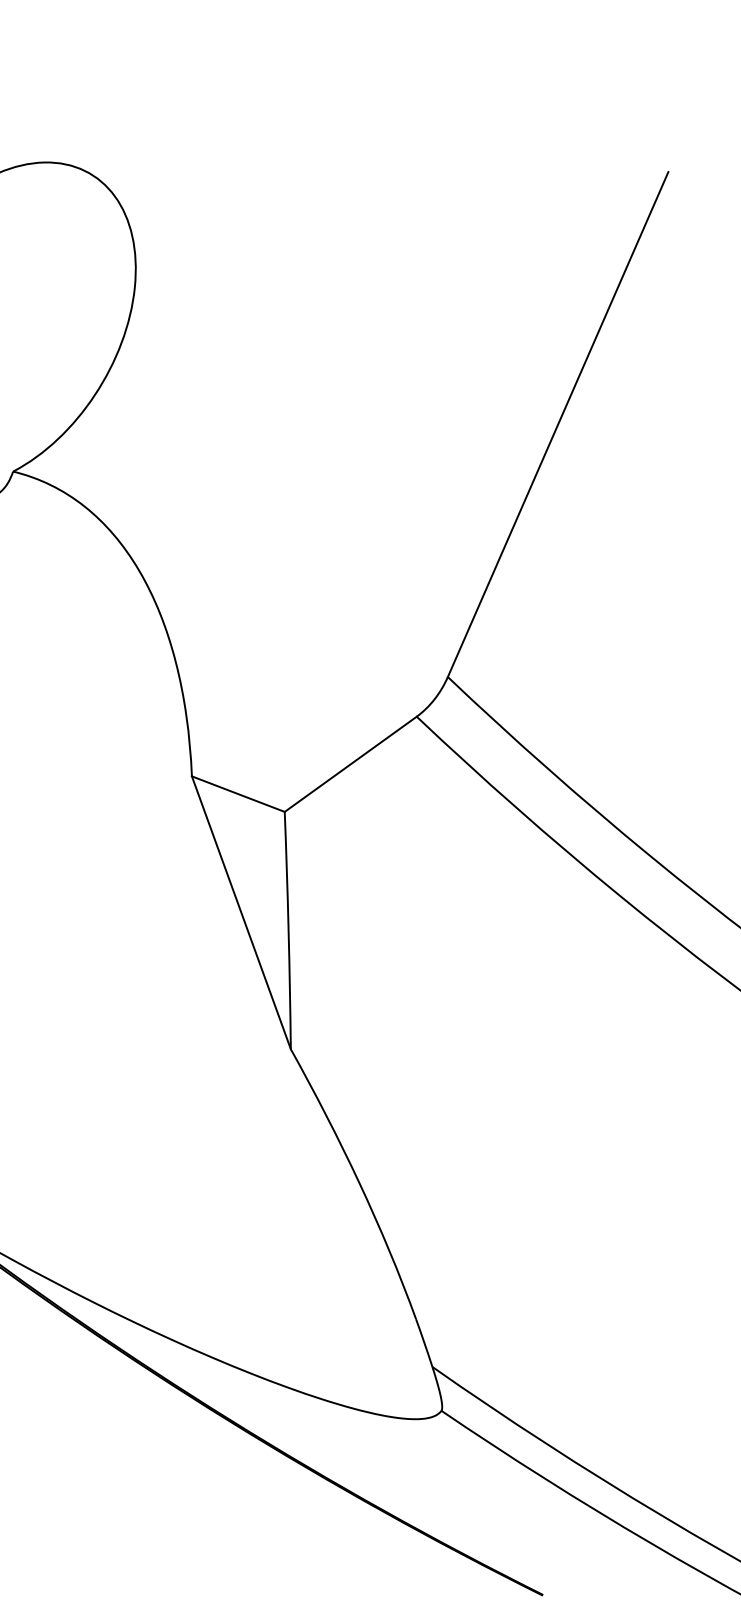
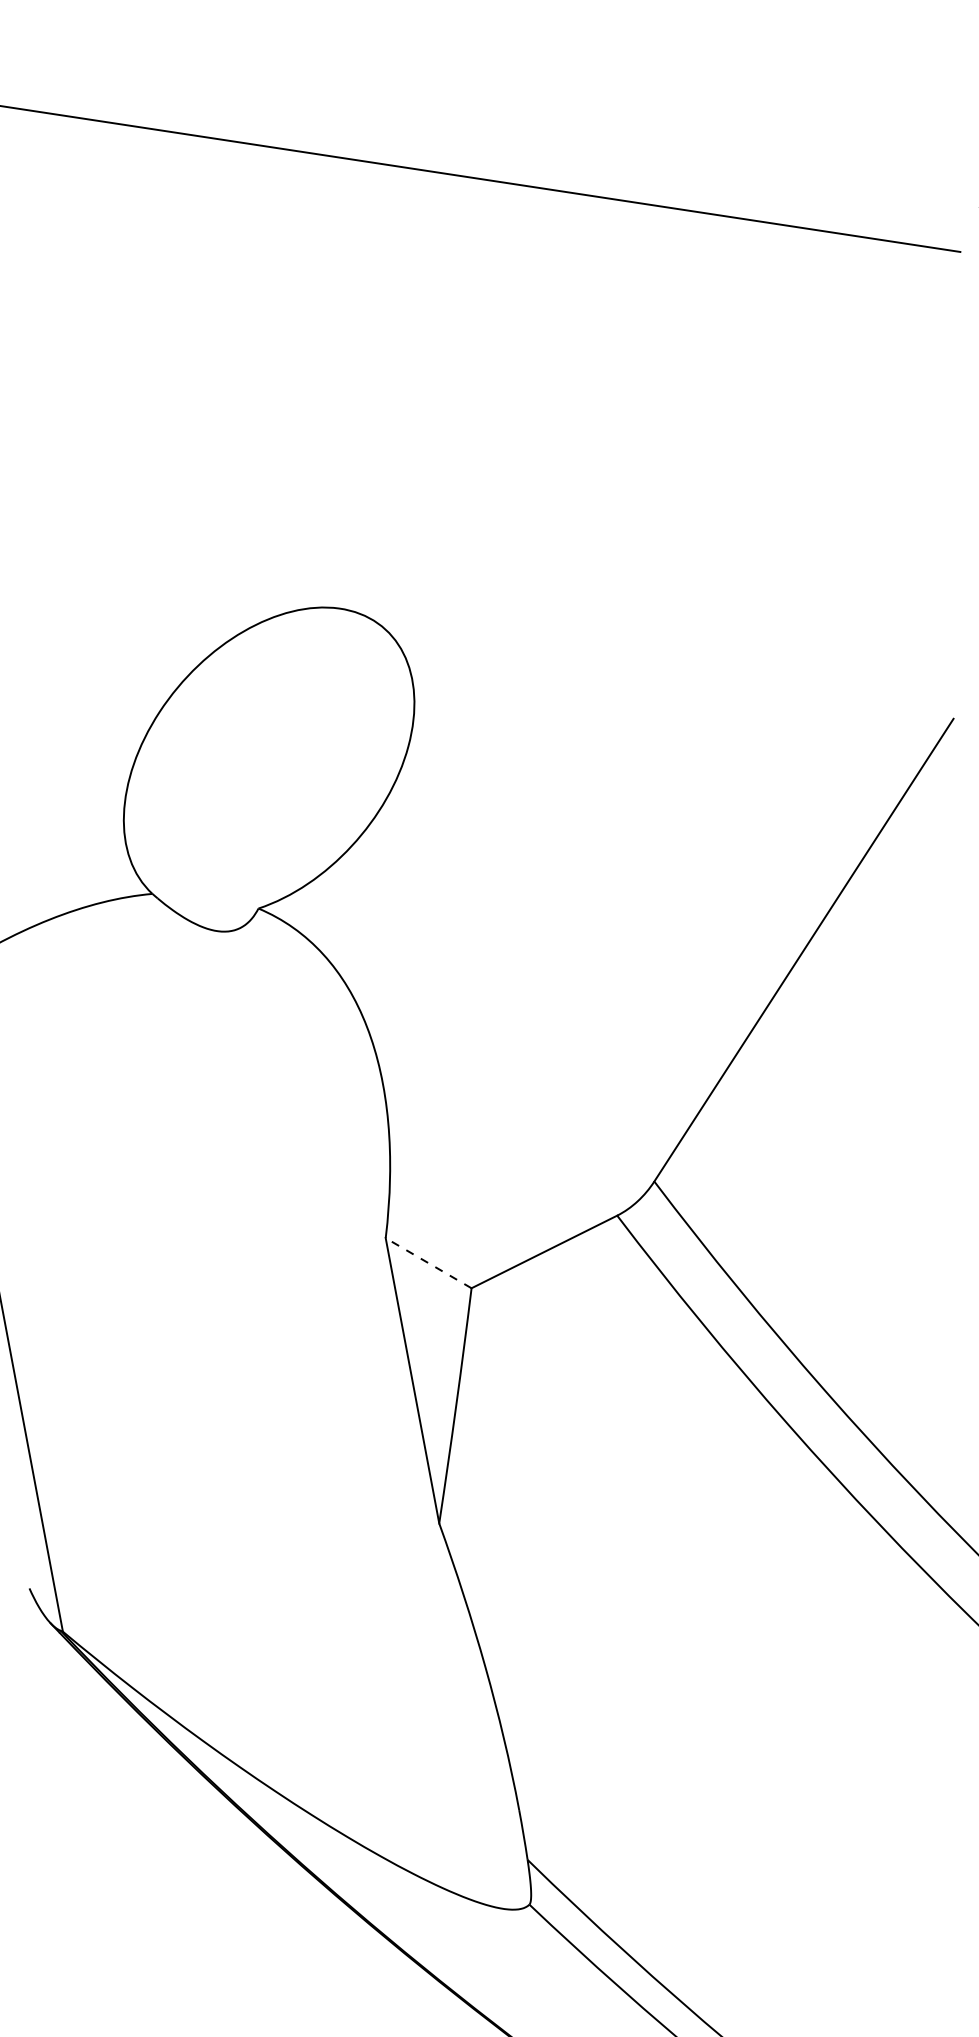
line: (238, 794) -> (428, 1263), solid -> dashed

